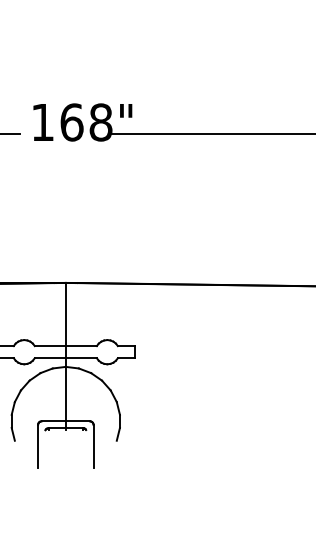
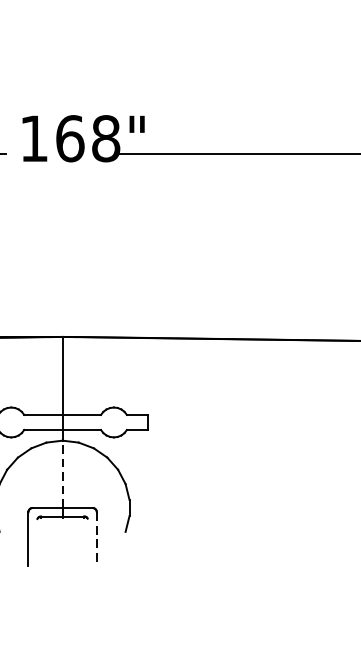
line: (65, 393) -> (62, 473), solid -> dashed
line: (93, 446) -> (96, 539), solid -> dashed

